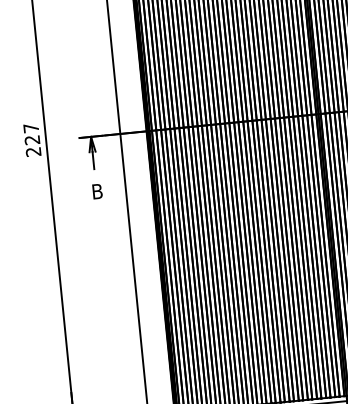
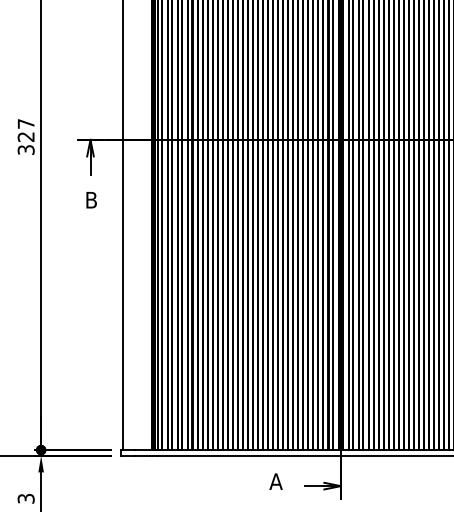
text: (33, 151) -> (26, 149), 227 -> 327

